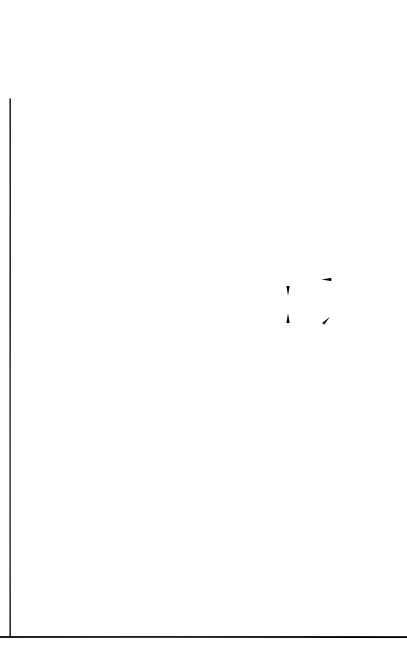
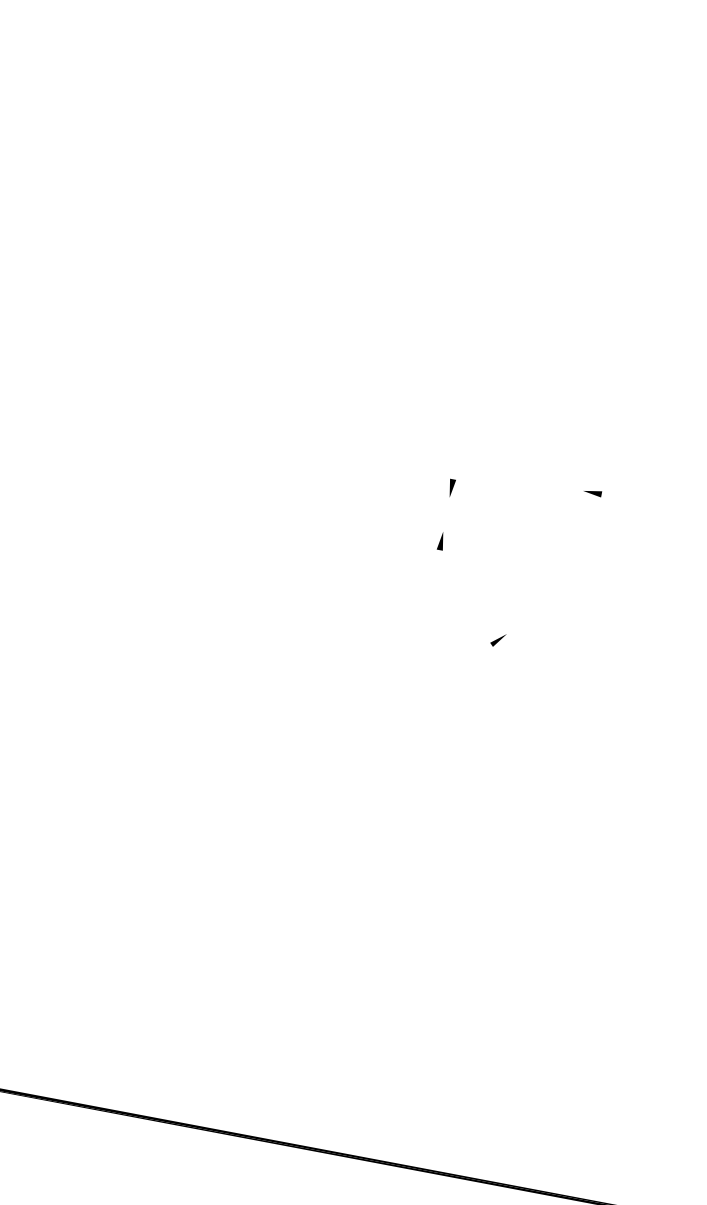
part: (326, 279) -> (592, 492), moved
part: (325, 320) -> (497, 639), moved

